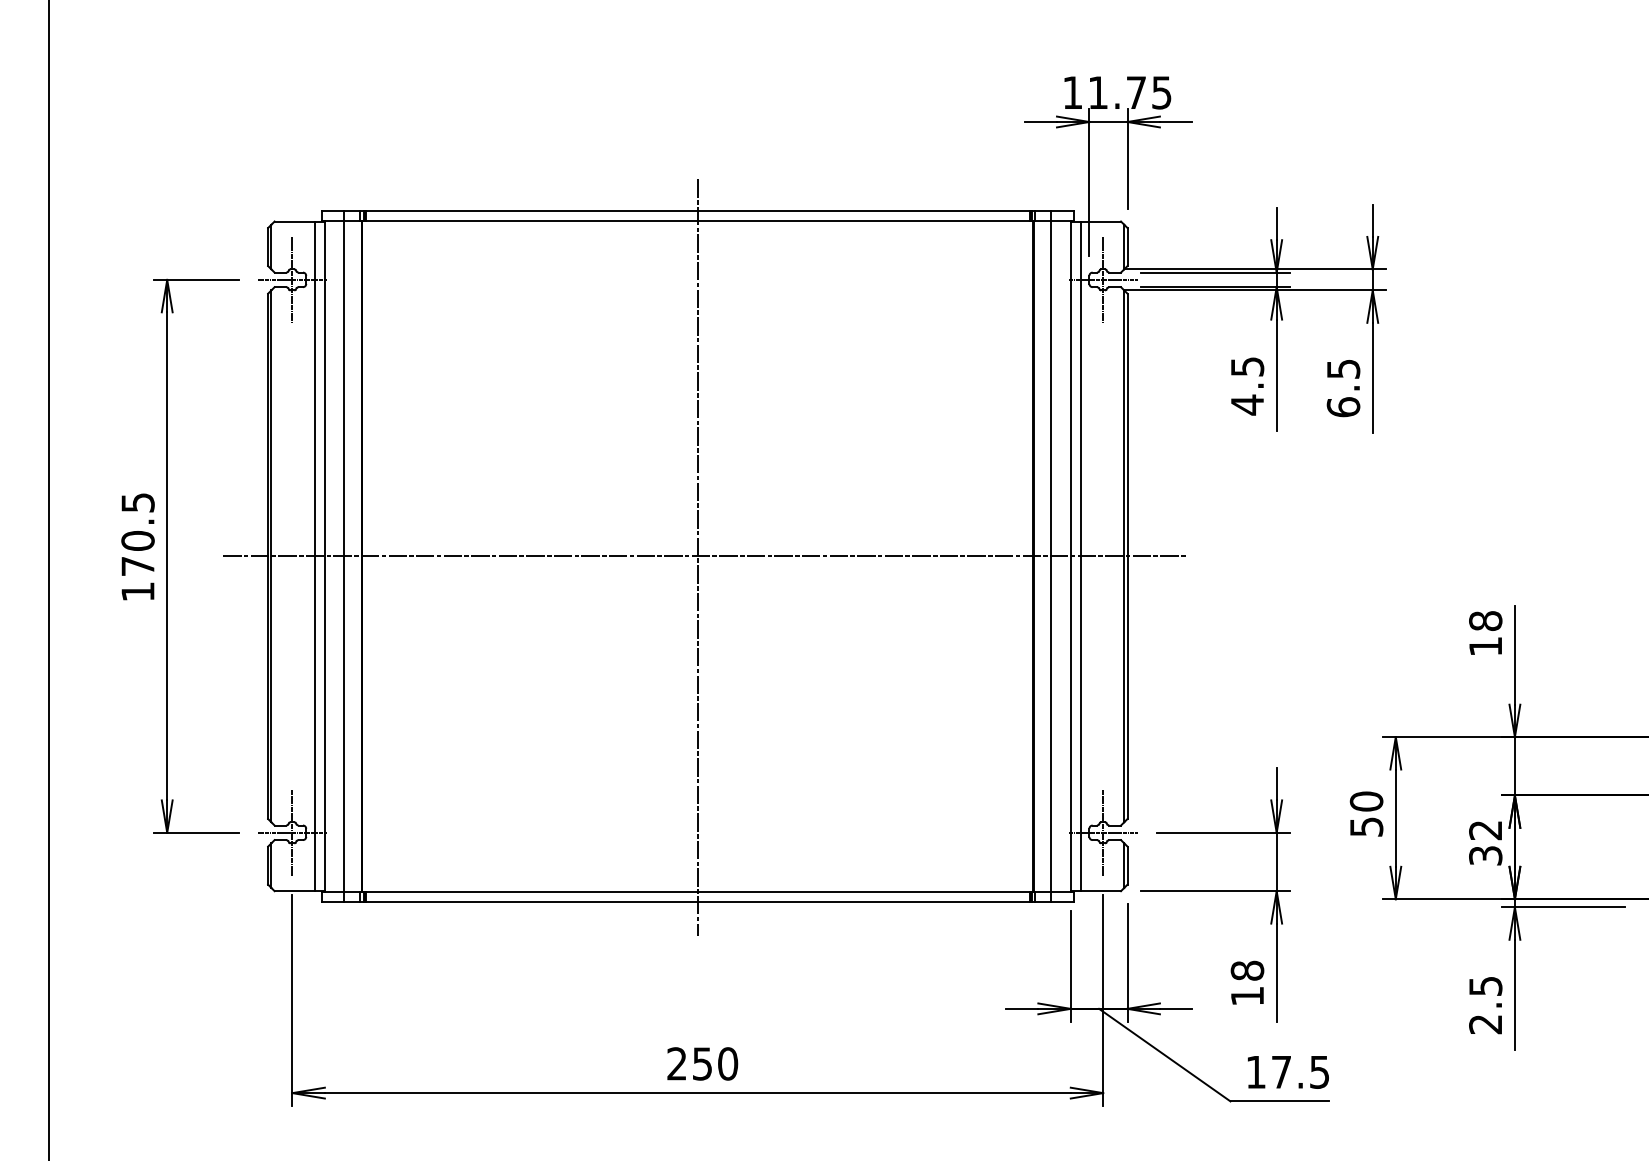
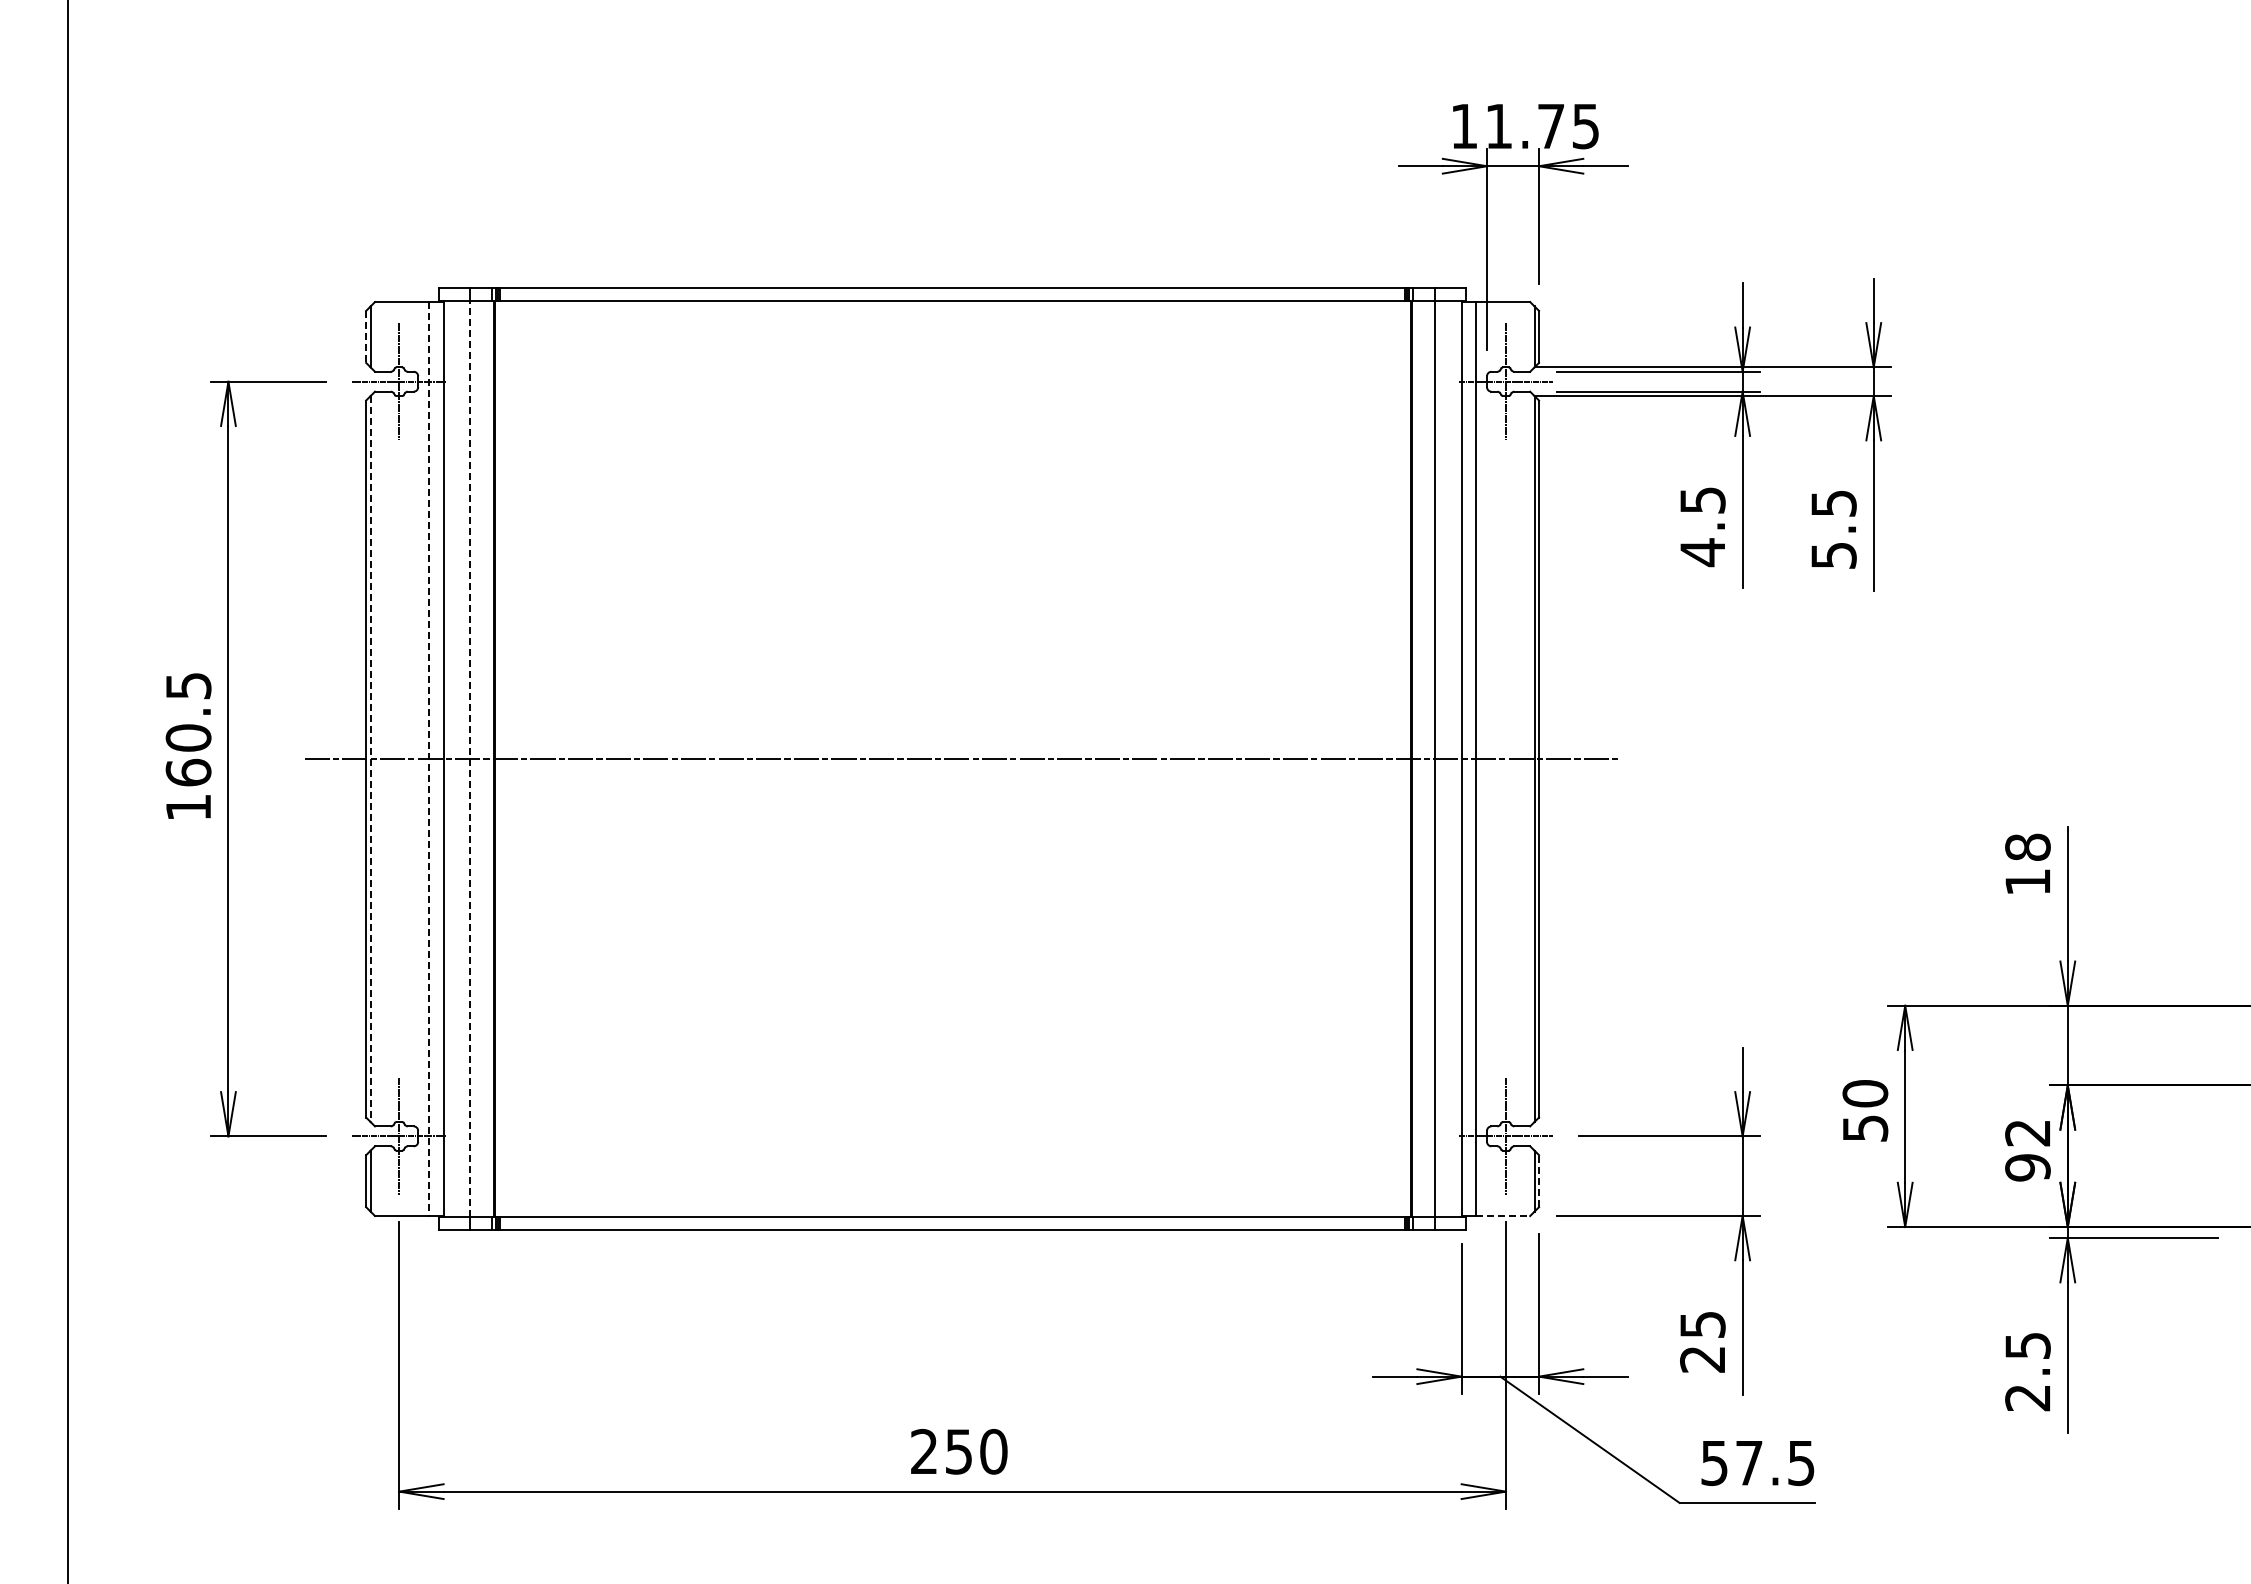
line: (268, 247) -> (366, 337), solid -> dashed
text: (1343, 407) -> (1833, 555), 6.5 -> 5.5
line: (344, 555) -> (470, 758), solid -> dashed
line: (271, 556) -> (370, 759), solid -> dashed
line: (314, 556) -> (429, 759), solid -> dashed
line: (697, 557) -> (952, 760), removed
text: (137, 566) -> (188, 772), 170.5 -> 160.5
text: (1485, 855) -> (2027, 1167), 32 -> 92
line: (1127, 865) -> (1539, 1180), solid -> dashed
line: (1101, 891) -> (1503, 1216), solid -> dashed
text: (1247, 983) -> (1702, 1341), 18 -> 25
text: (1256, 1072) -> (1714, 1463), 17.5 -> 57.5

